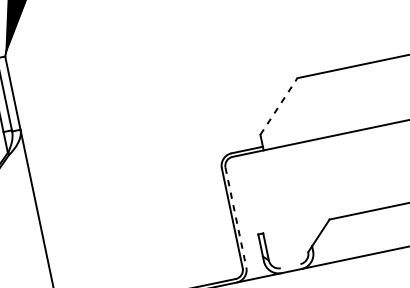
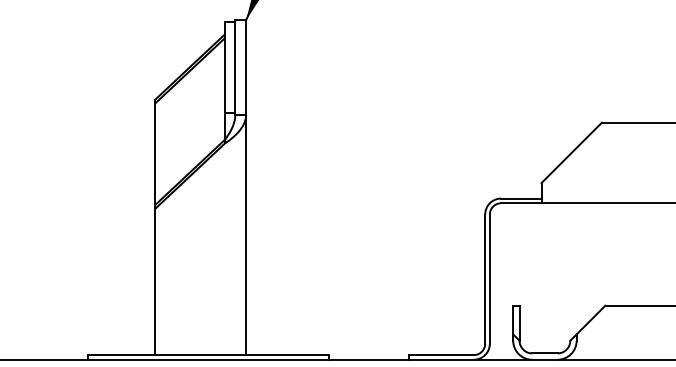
line: (278, 106) -> (571, 152), dashed -> solid
line: (235, 217) -> (489, 279), dashed -> solid
line: (290, 266) -> (544, 353), added

